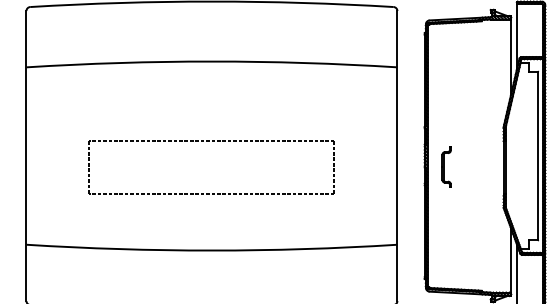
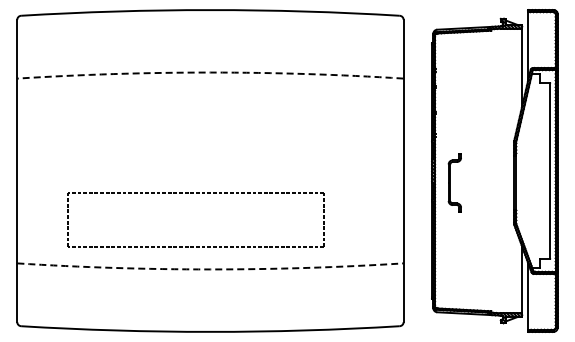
arc: (211, 61) -> (210, 72), solid -> dashed
part: (211, 142) -> (196, 193), moved
part: (446, 167) -> (454, 182), size x1.4
arc: (211, 250) -> (210, 269), solid -> dashed

